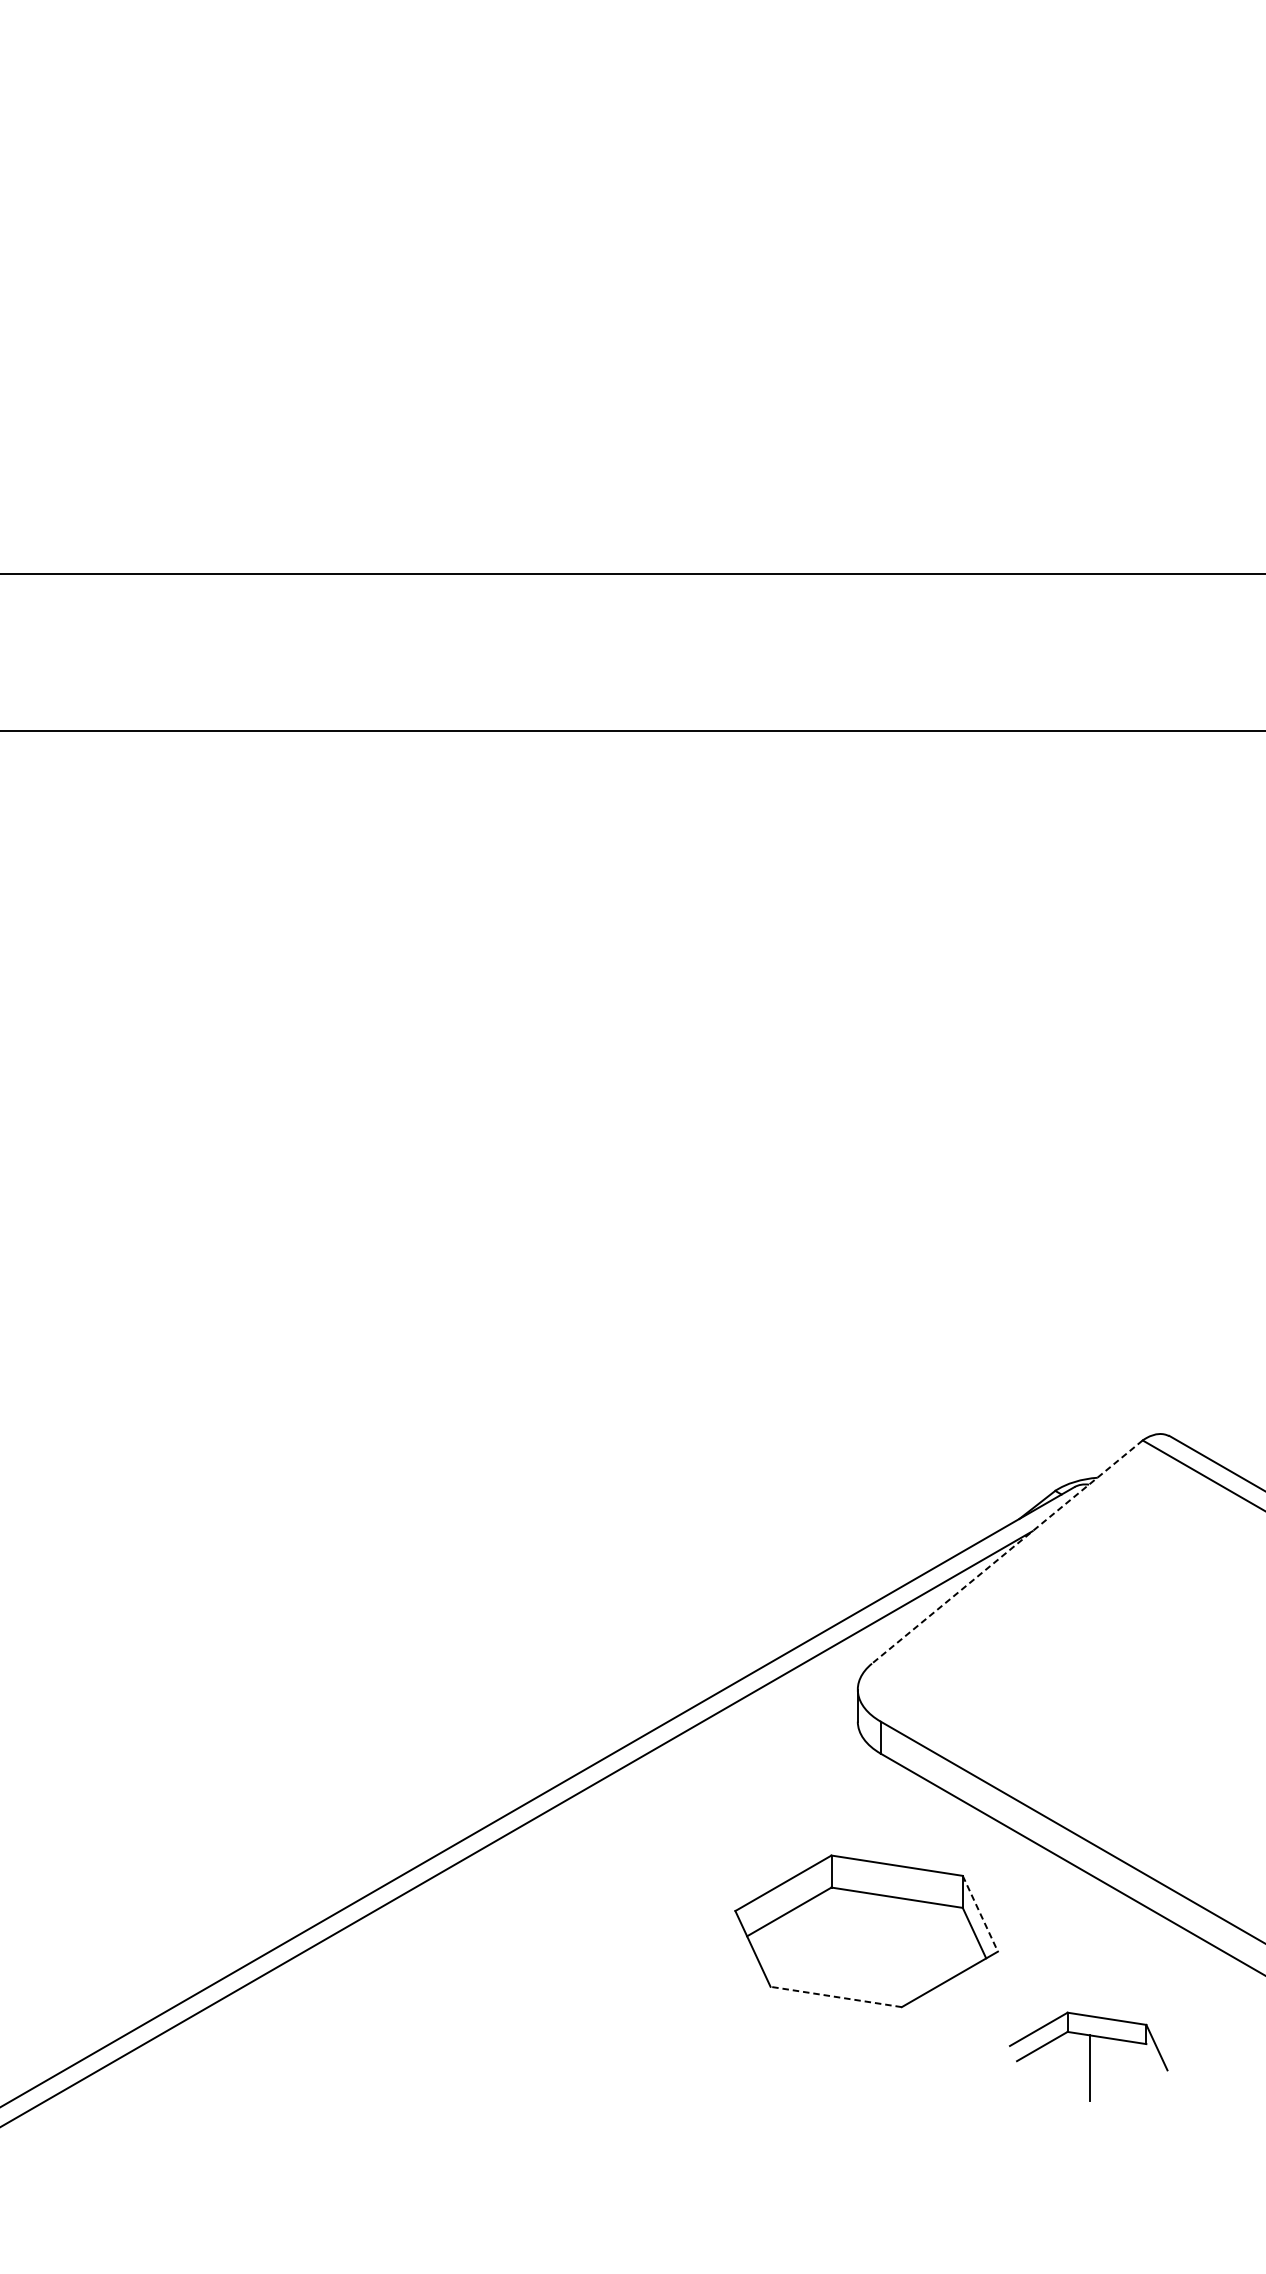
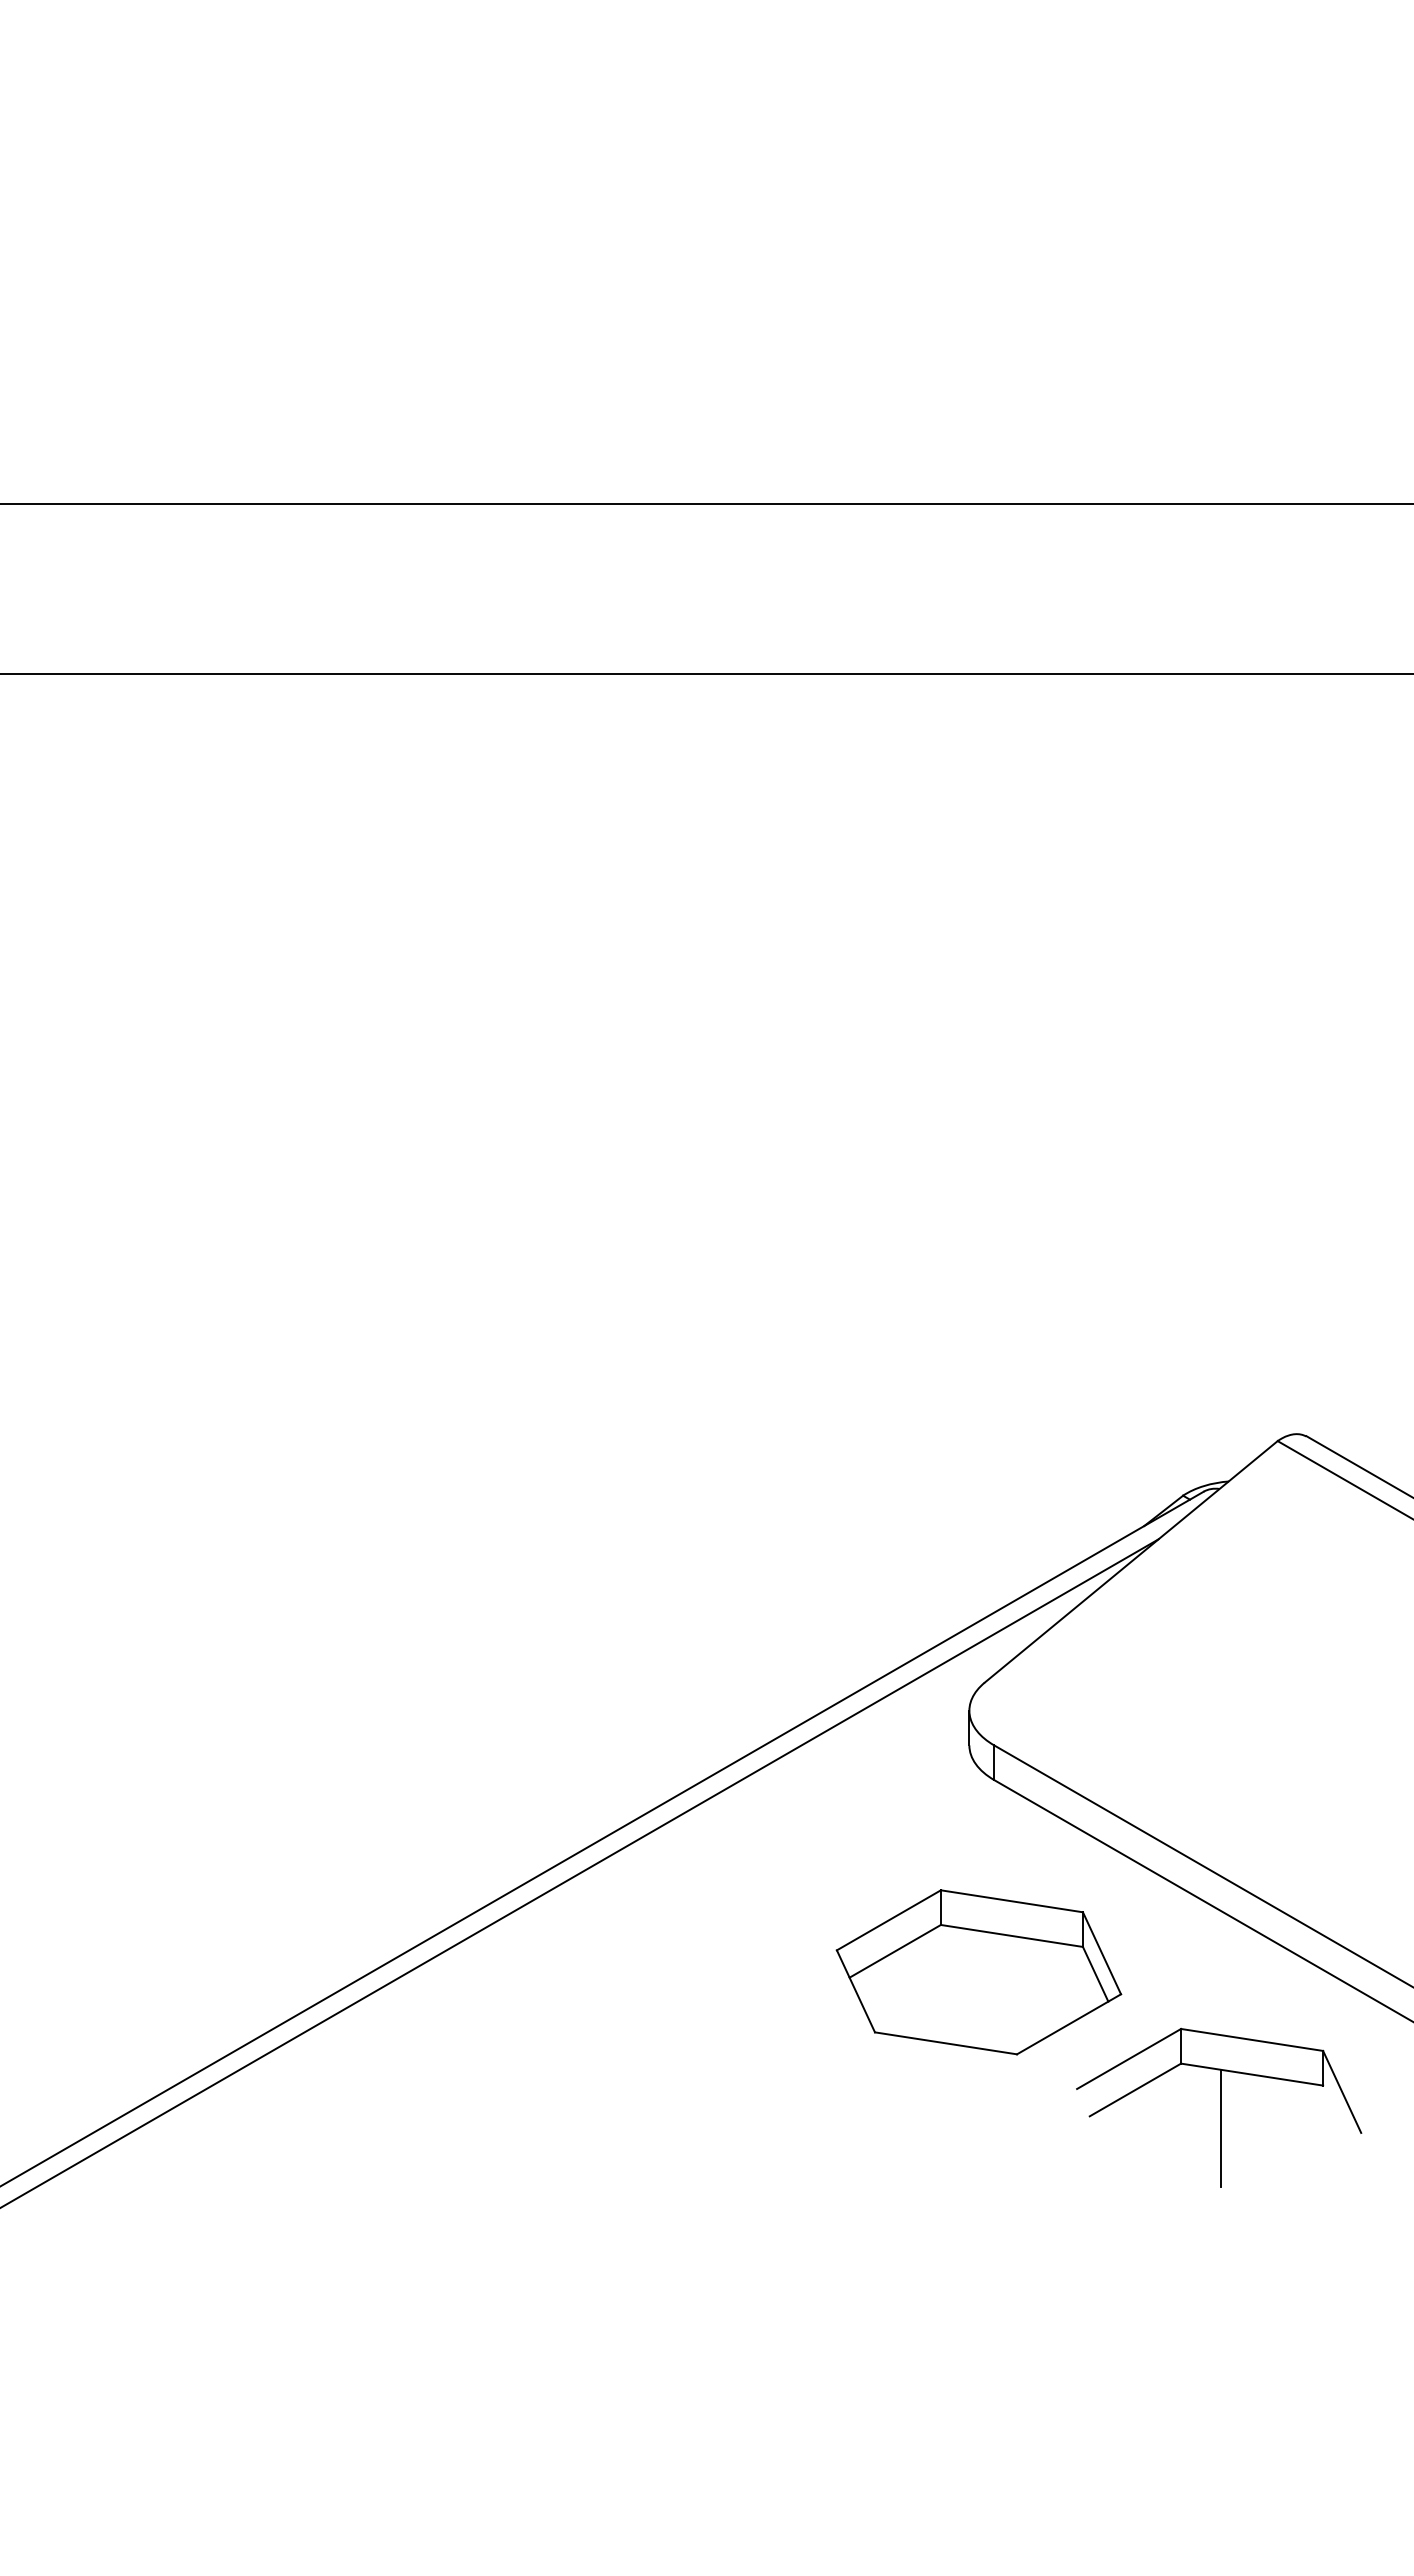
line: (1007, 1551) -> (1131, 1561), dashed -> solid
line: (980, 1913) -> (1102, 1953), dashed -> solid
line: (836, 1997) -> (946, 2043), dashed -> solid
part: (1088, 2056) -> (1219, 2107), size x1.67

